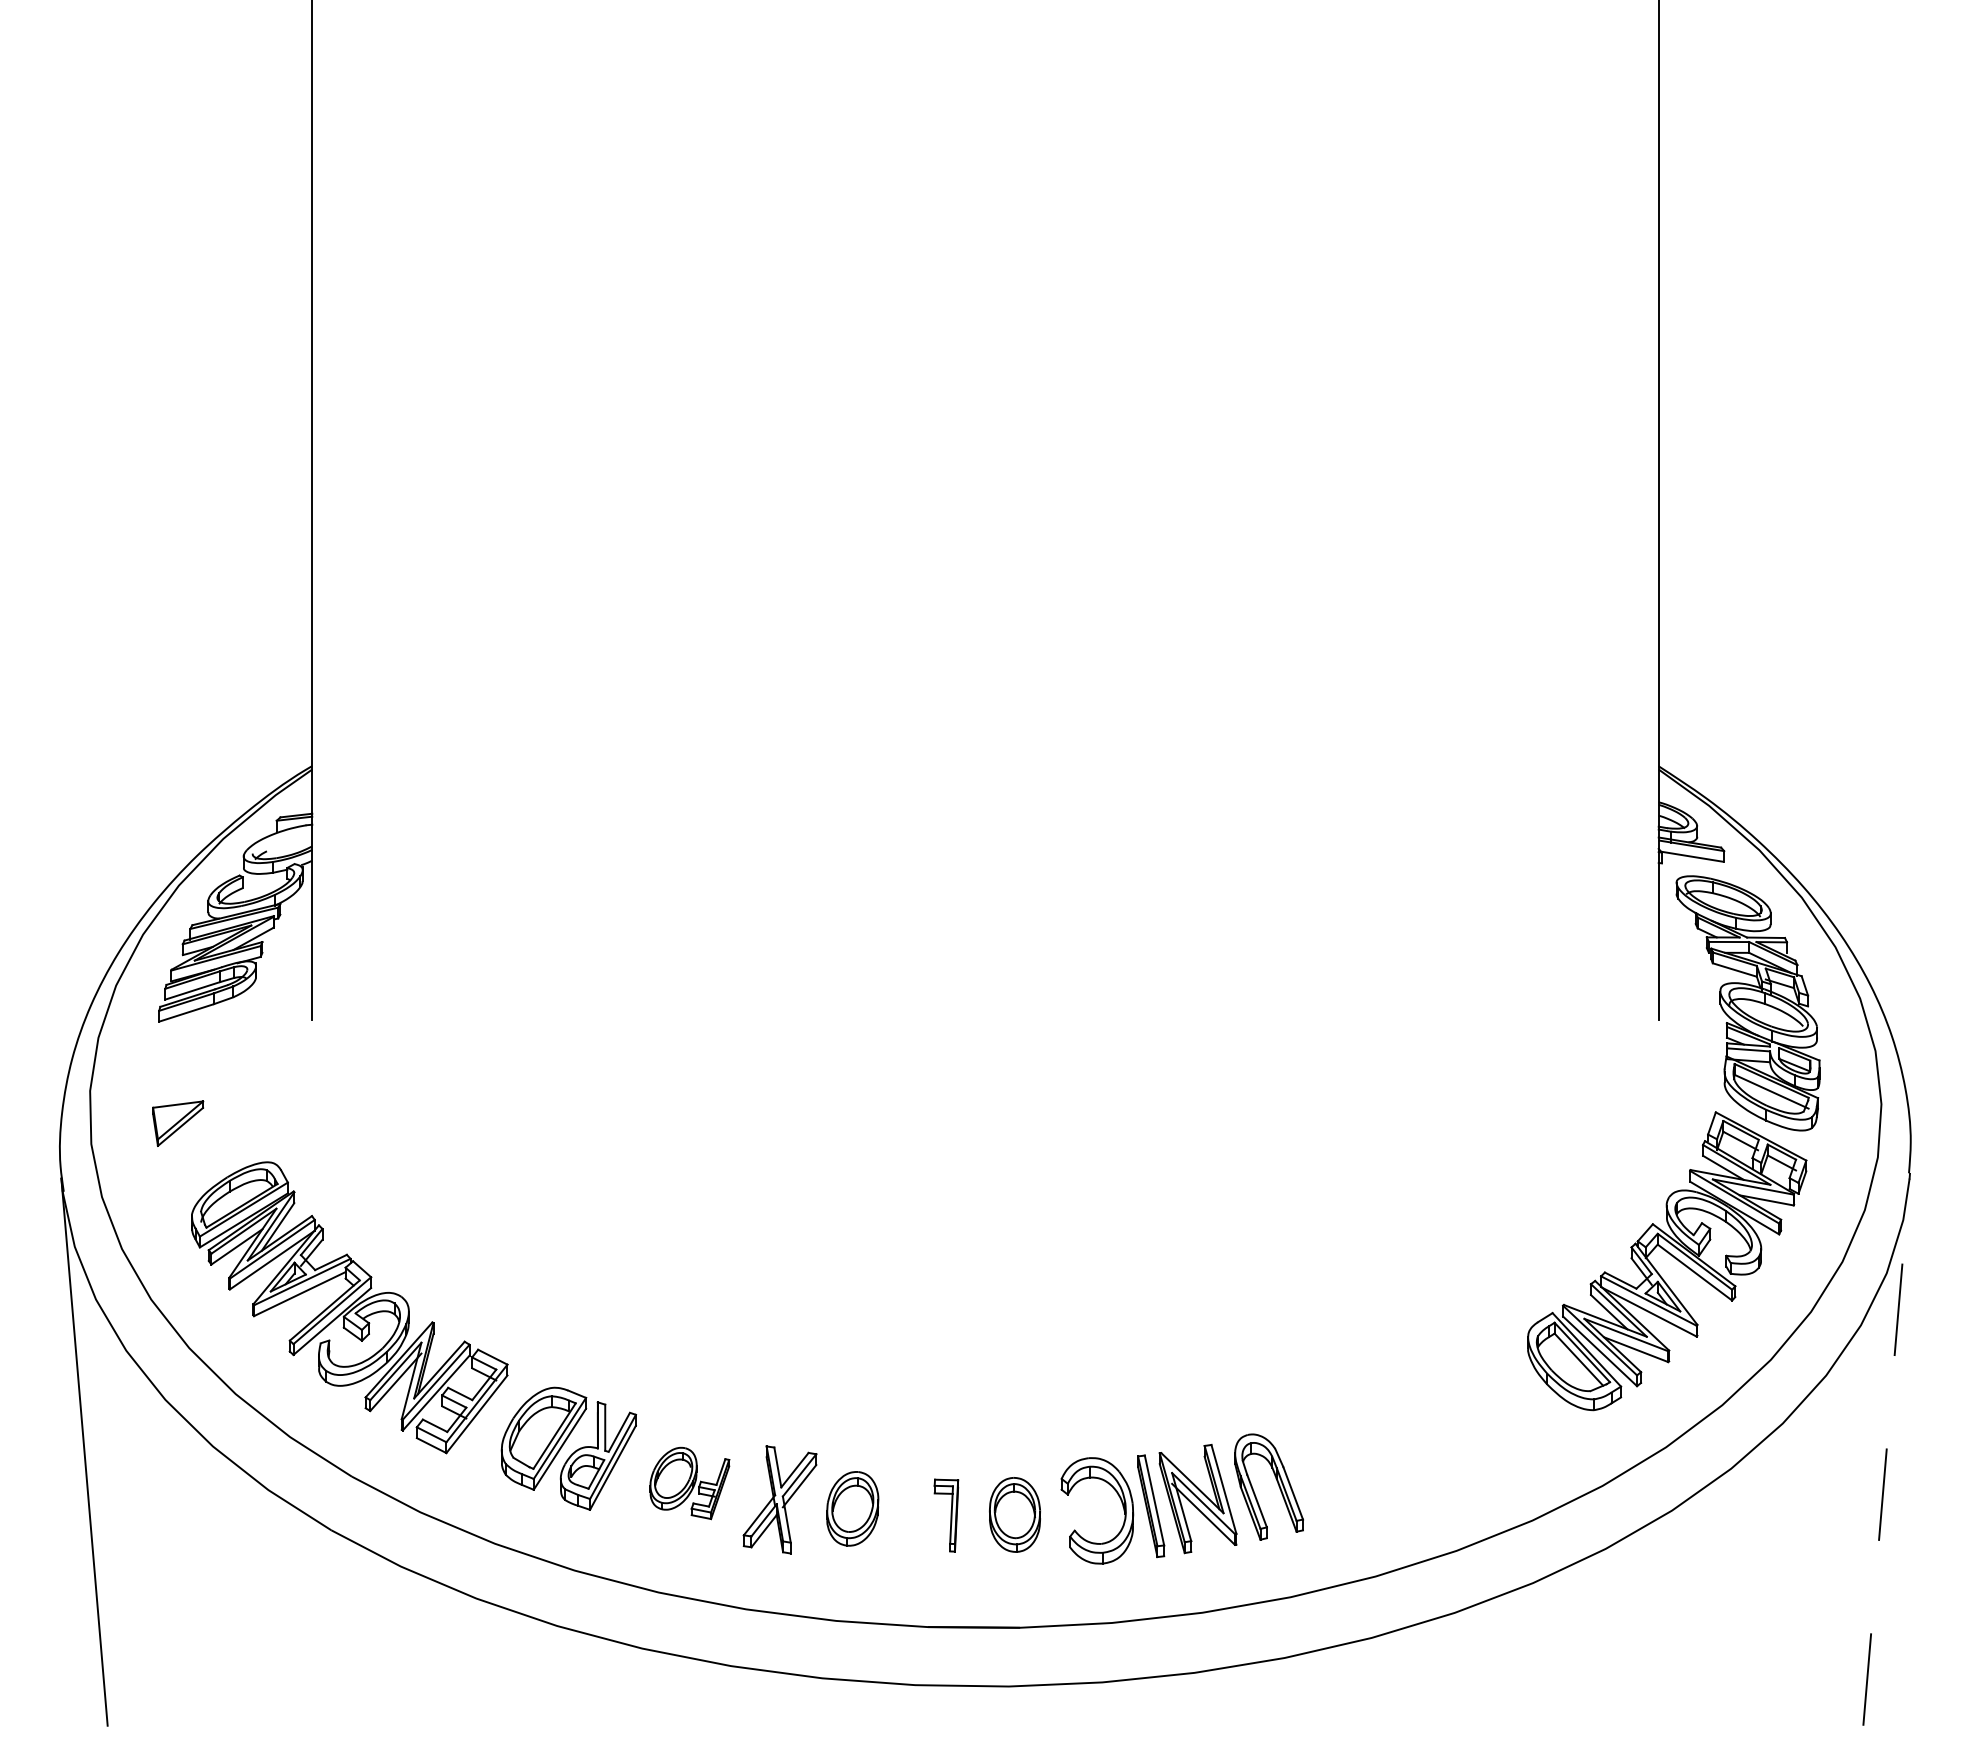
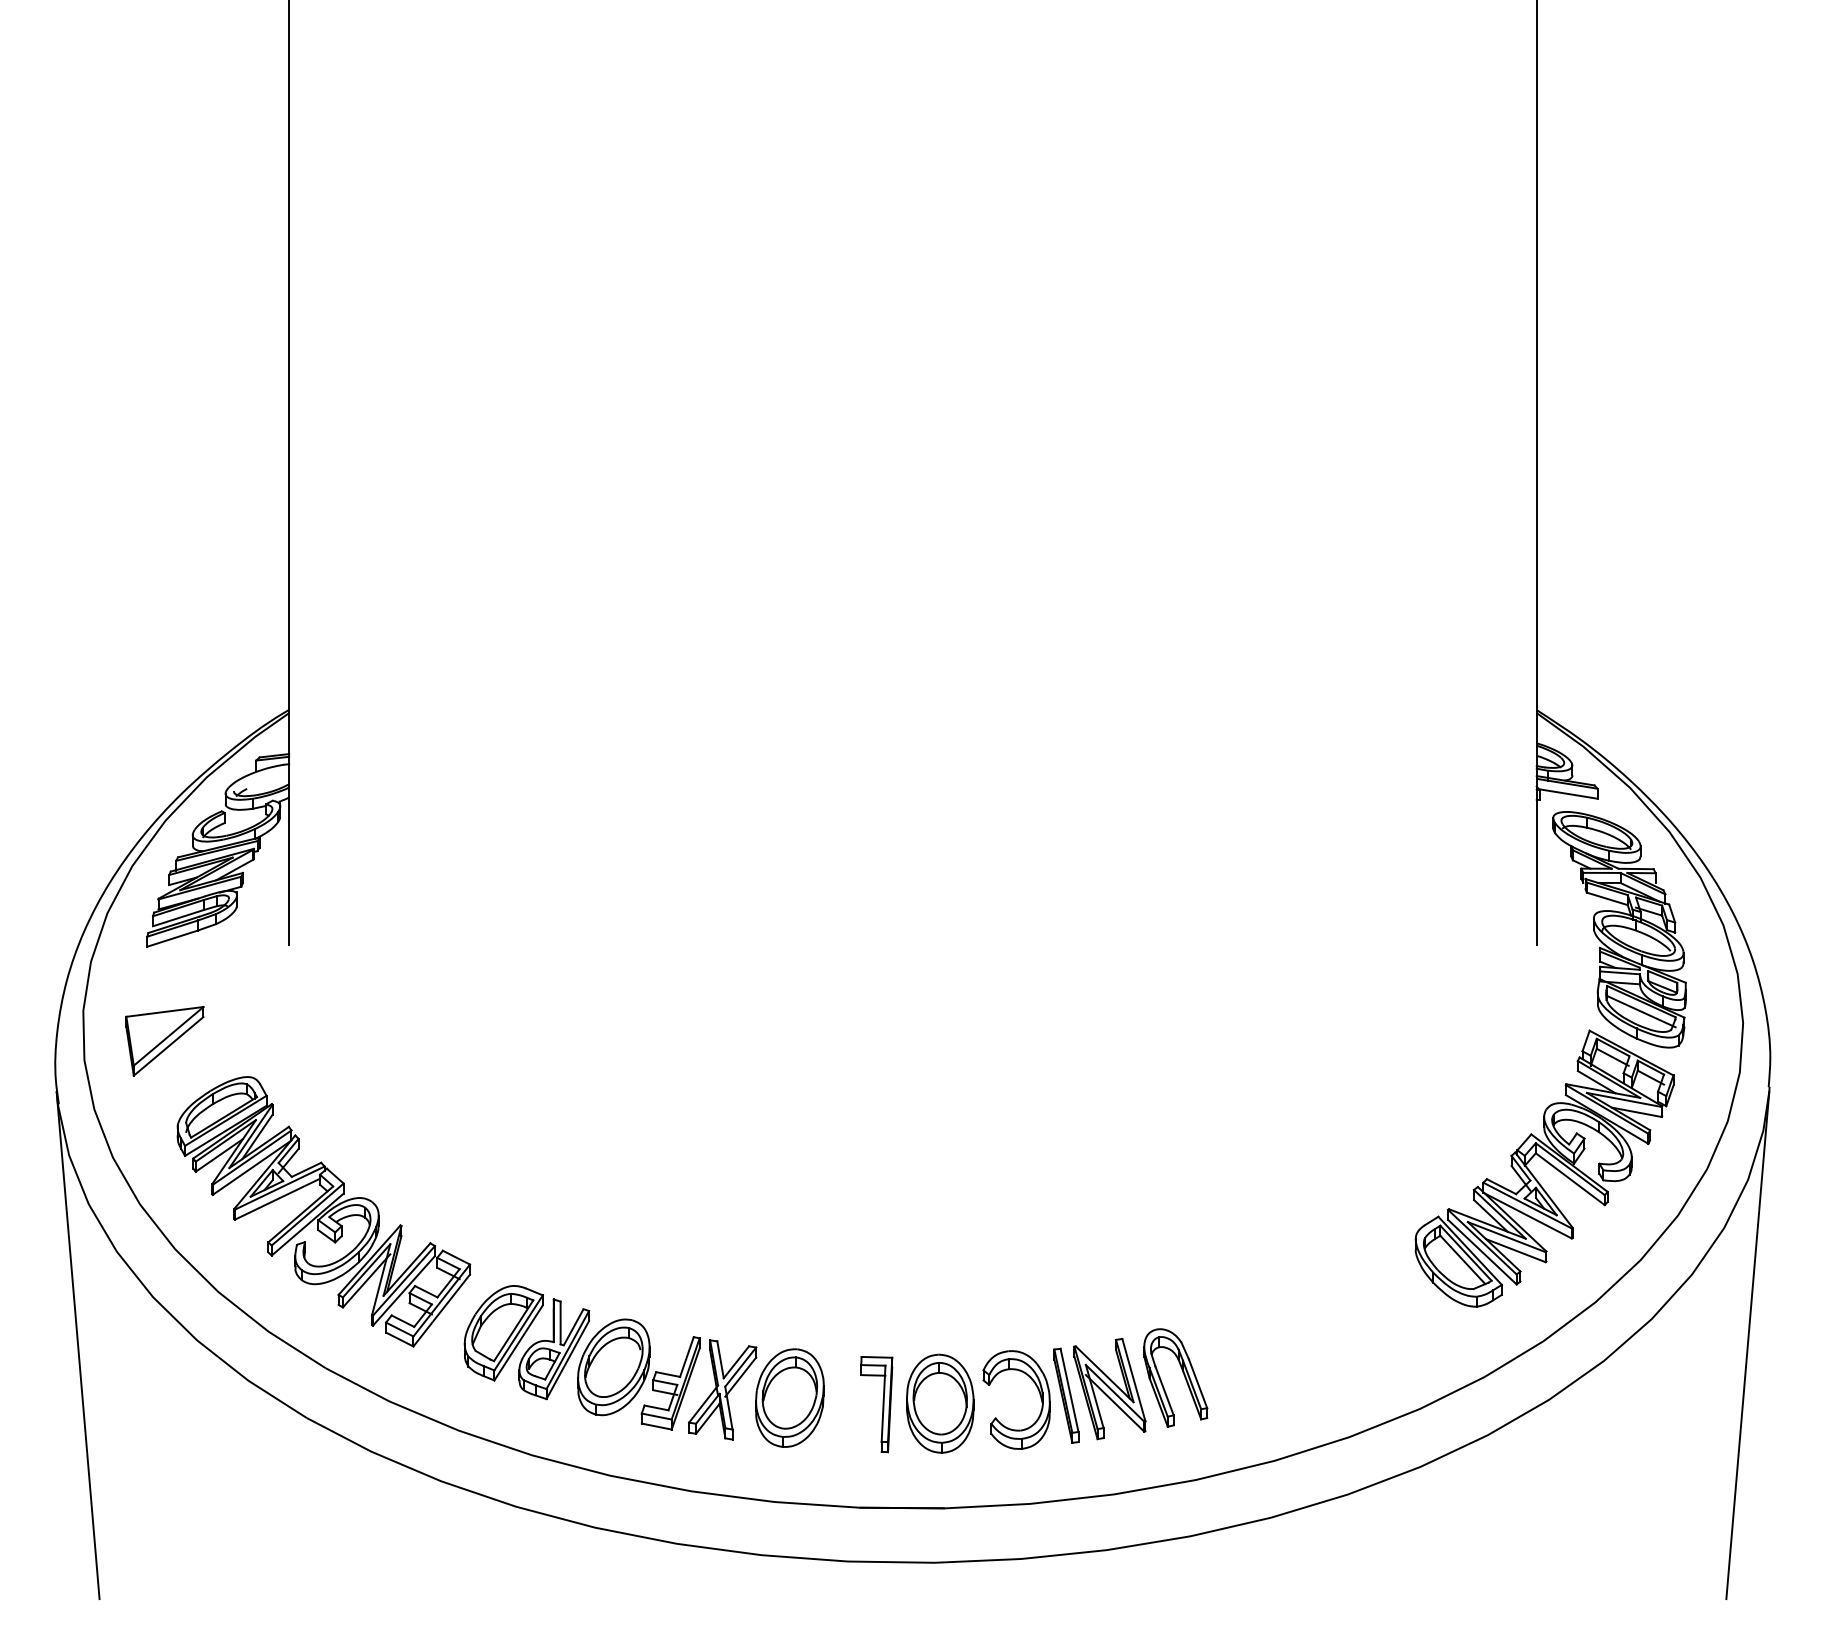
part: (177, 1123) -> (164, 1041), size x1.67
line: (1886, 1452) -> (1747, 1345), dashed -> solid
part: (689, 1483) -> (638, 1374), size x1.67
part: (852, 1508) -> (789, 1397), size x1.43
part: (1014, 1514) -> (939, 1403), size x1.43
part: (946, 1515) -> (876, 1404), size x1.43

